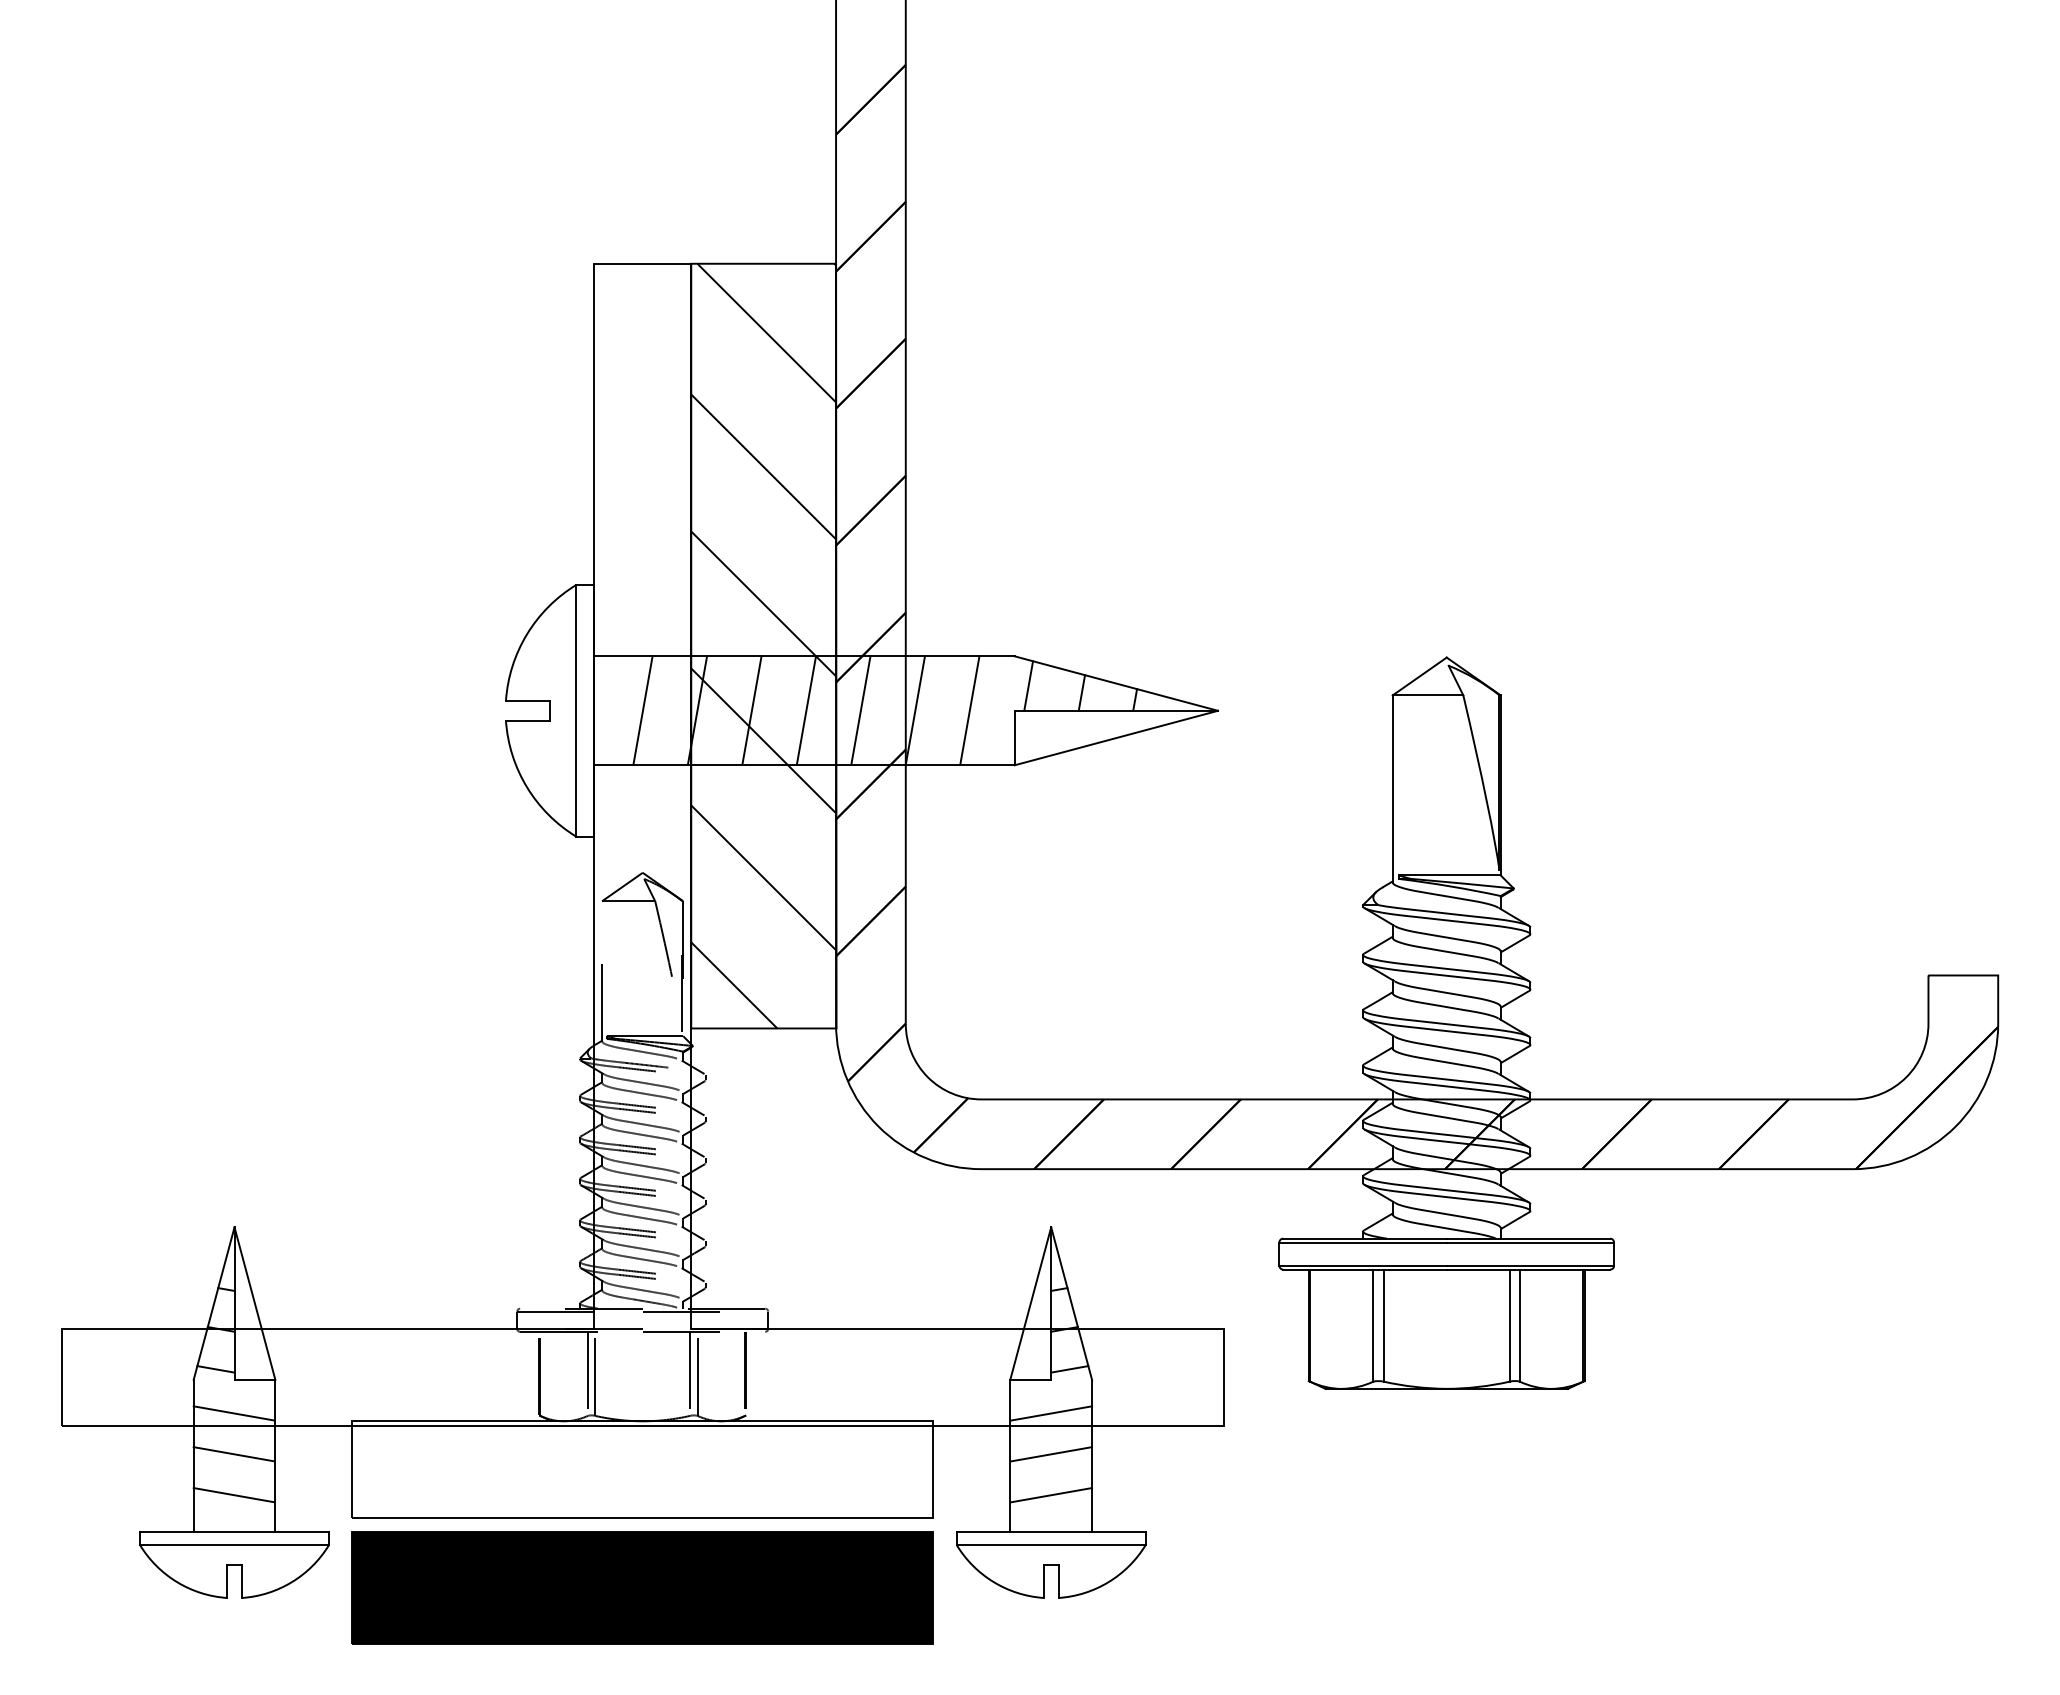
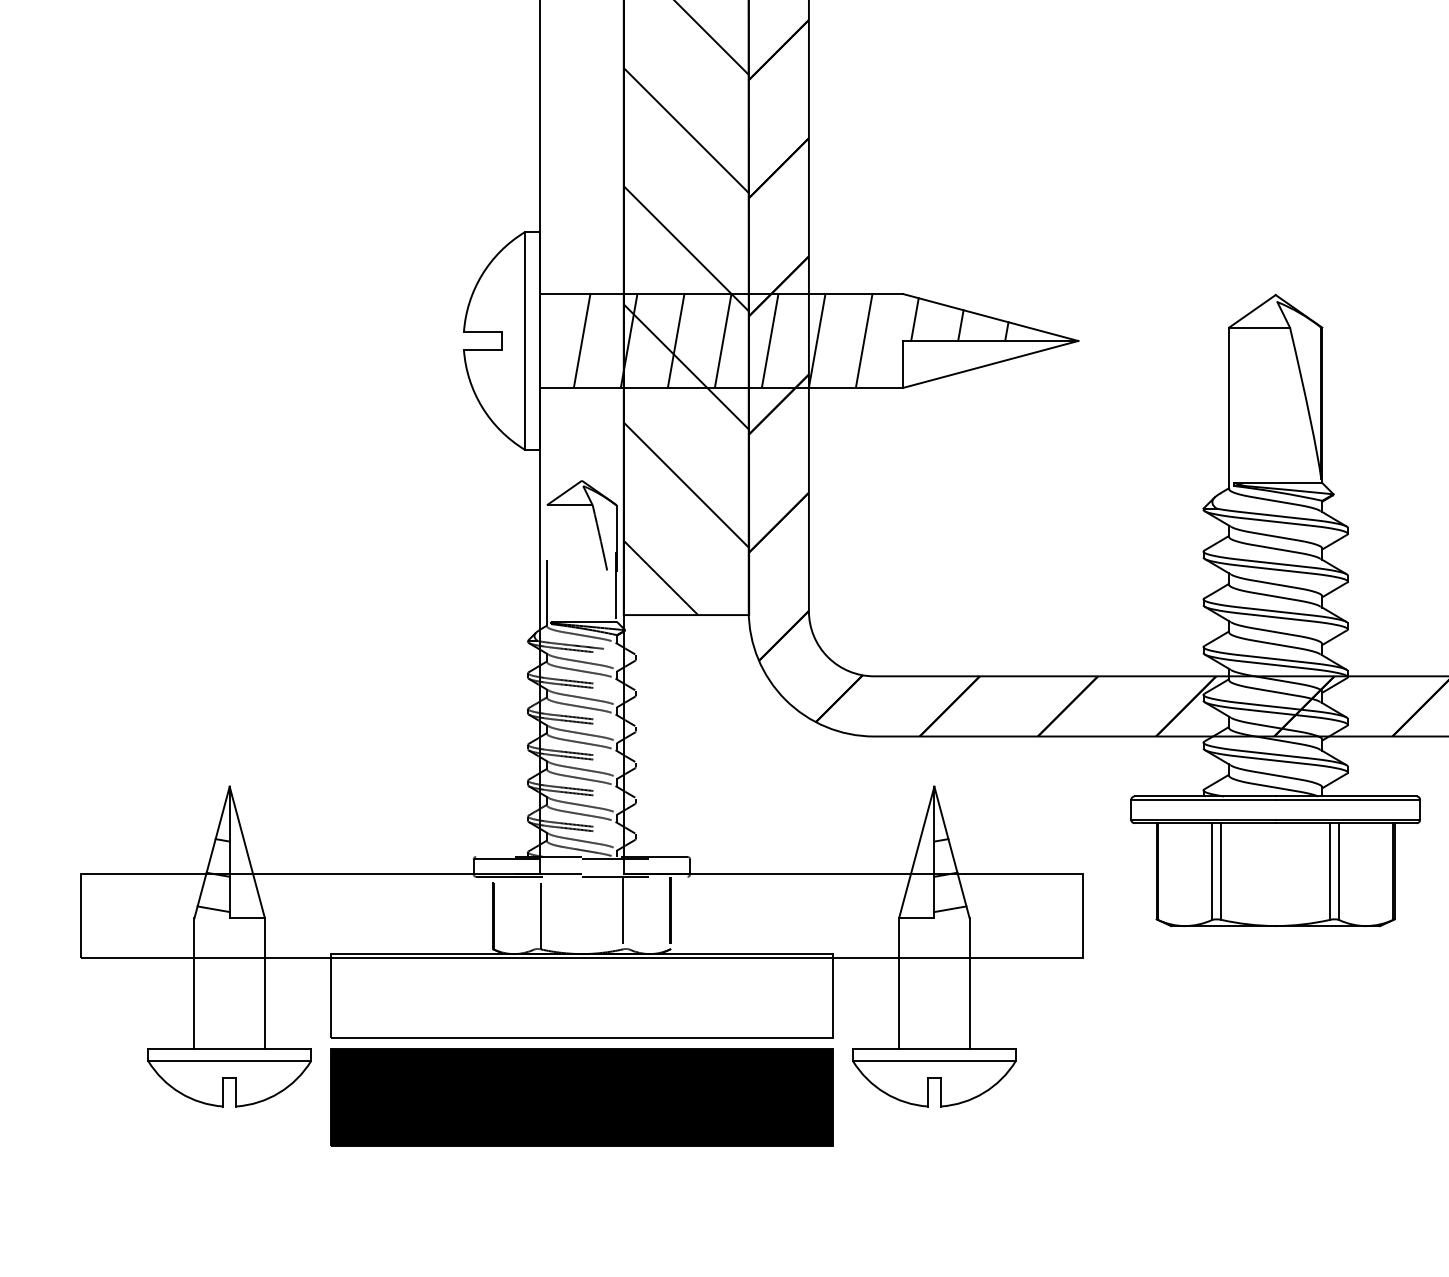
line: (587, 1373) -> (534, 912), removed
line: (697, 1373) -> (629, 912), removed
line: (233, 1413) -> (228, 947), removed
line: (1051, 1413) -> (934, 947), removed
line: (233, 1454) -> (228, 982), removed
line: (1051, 1454) -> (934, 982), removed
line: (233, 1495) -> (228, 1018), removed
line: (1051, 1495) -> (934, 1018), removed

